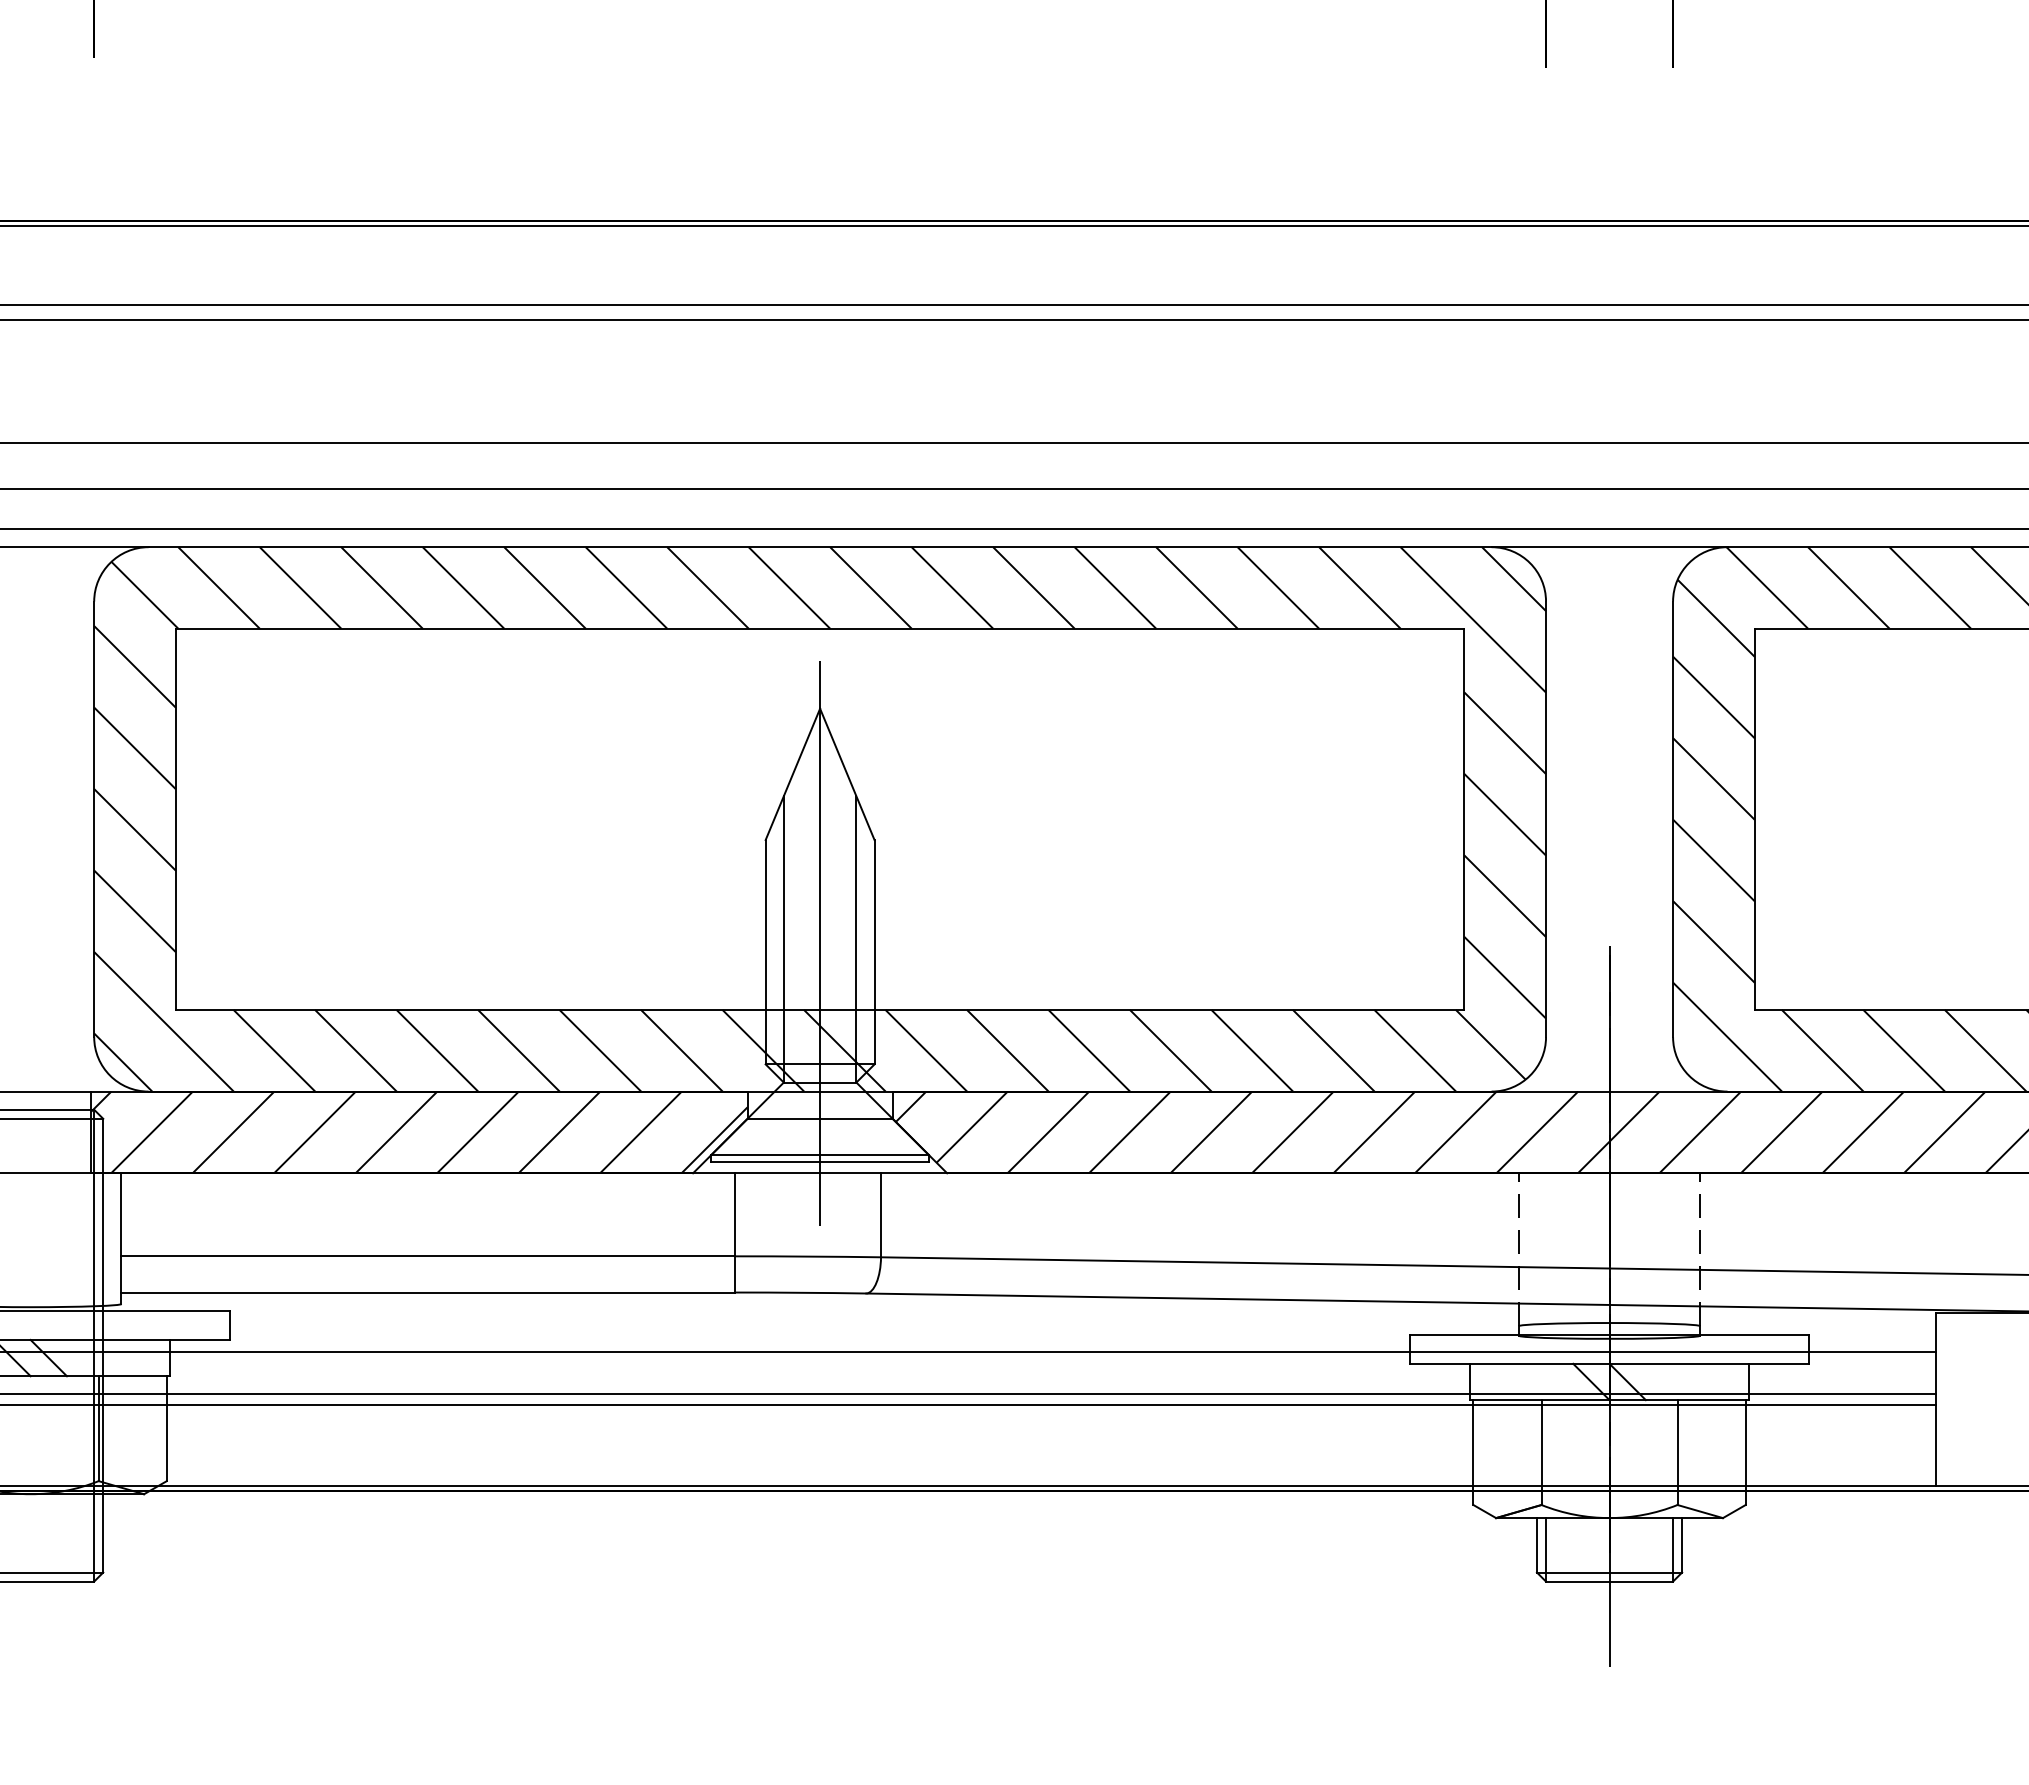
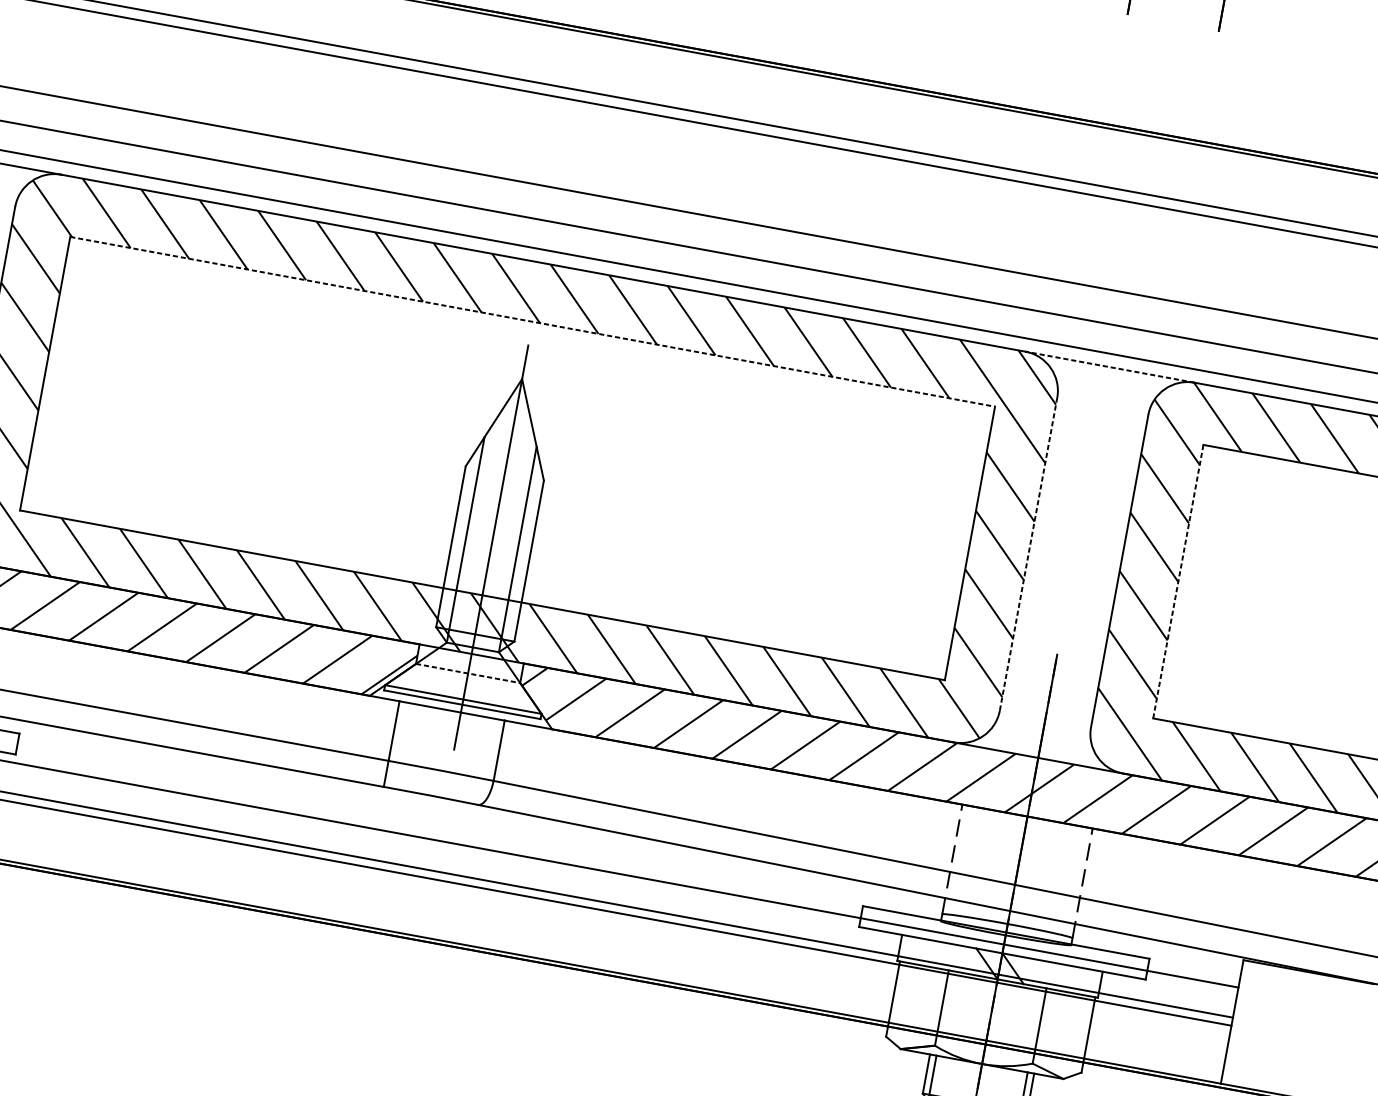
line: (1609, 547) -> (1109, 367), solid -> dashed
line: (820, 628) -> (532, 321), solid -> dashed
line: (1546, 819) -> (1028, 554), solid -> dashed
line: (1754, 819) -> (1178, 581), solid -> dashed
line: (820, 1118) -> (468, 673), solid -> dashed

